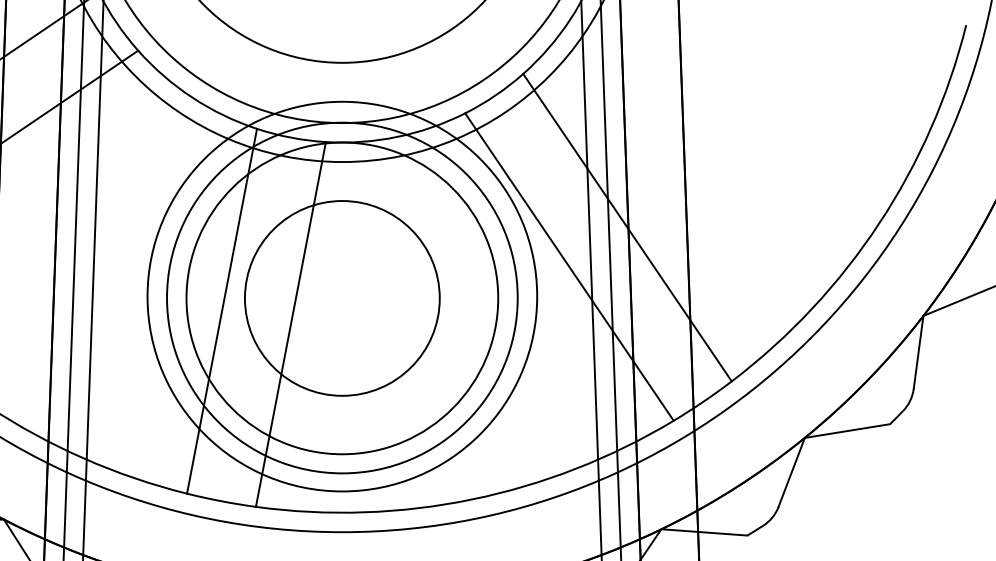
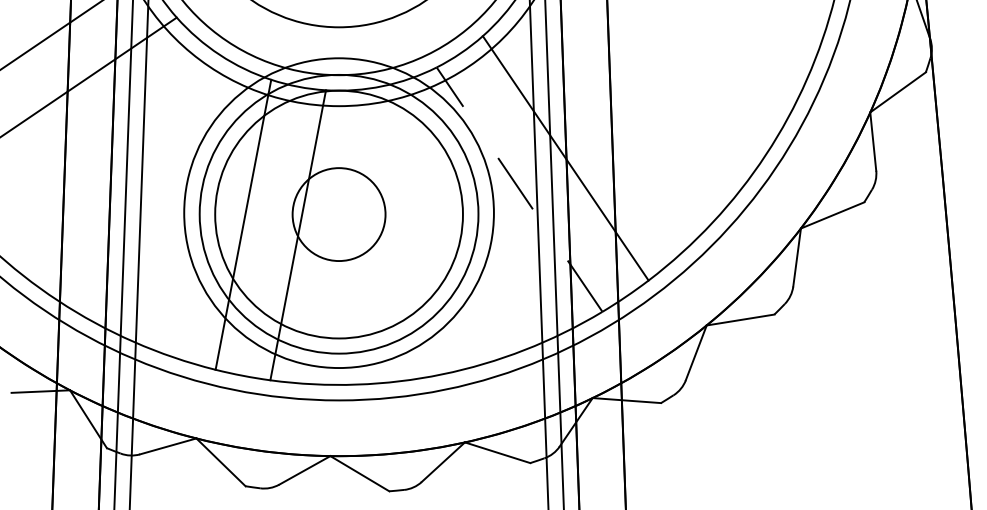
line: (569, 266) -> (519, 189), solid -> dashed
circle: (341, 298) -> (338, 214), size x0.6

